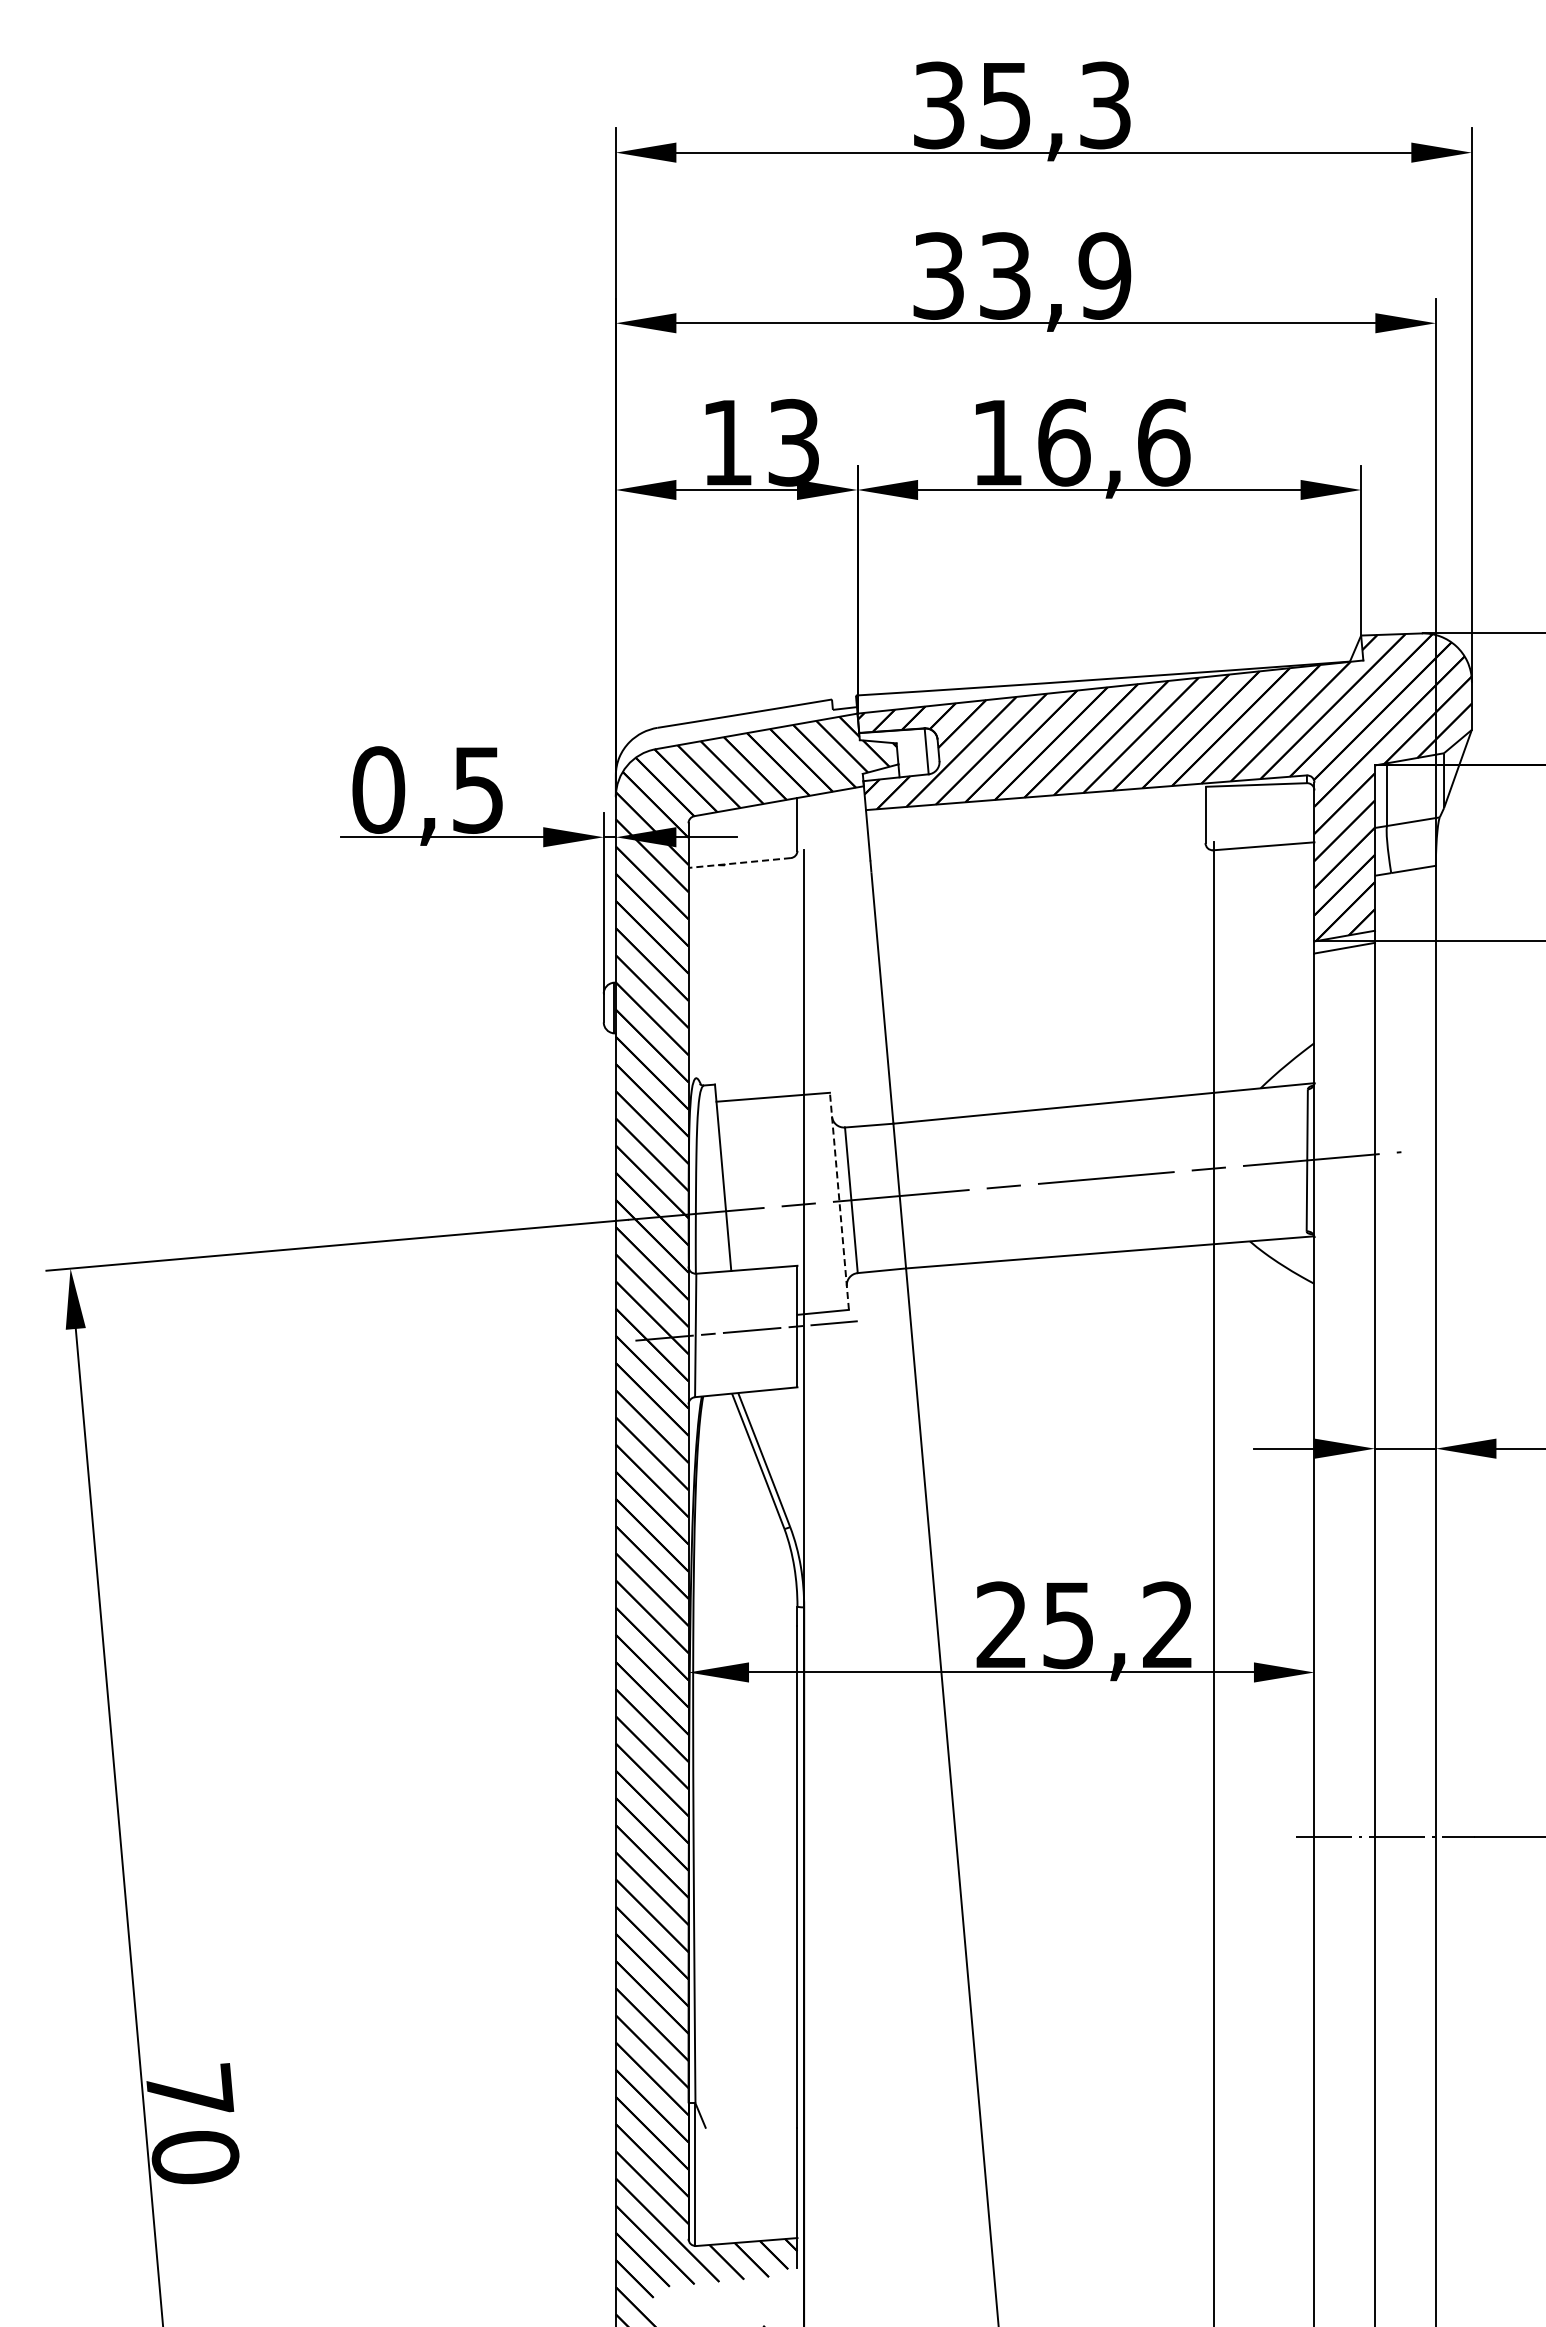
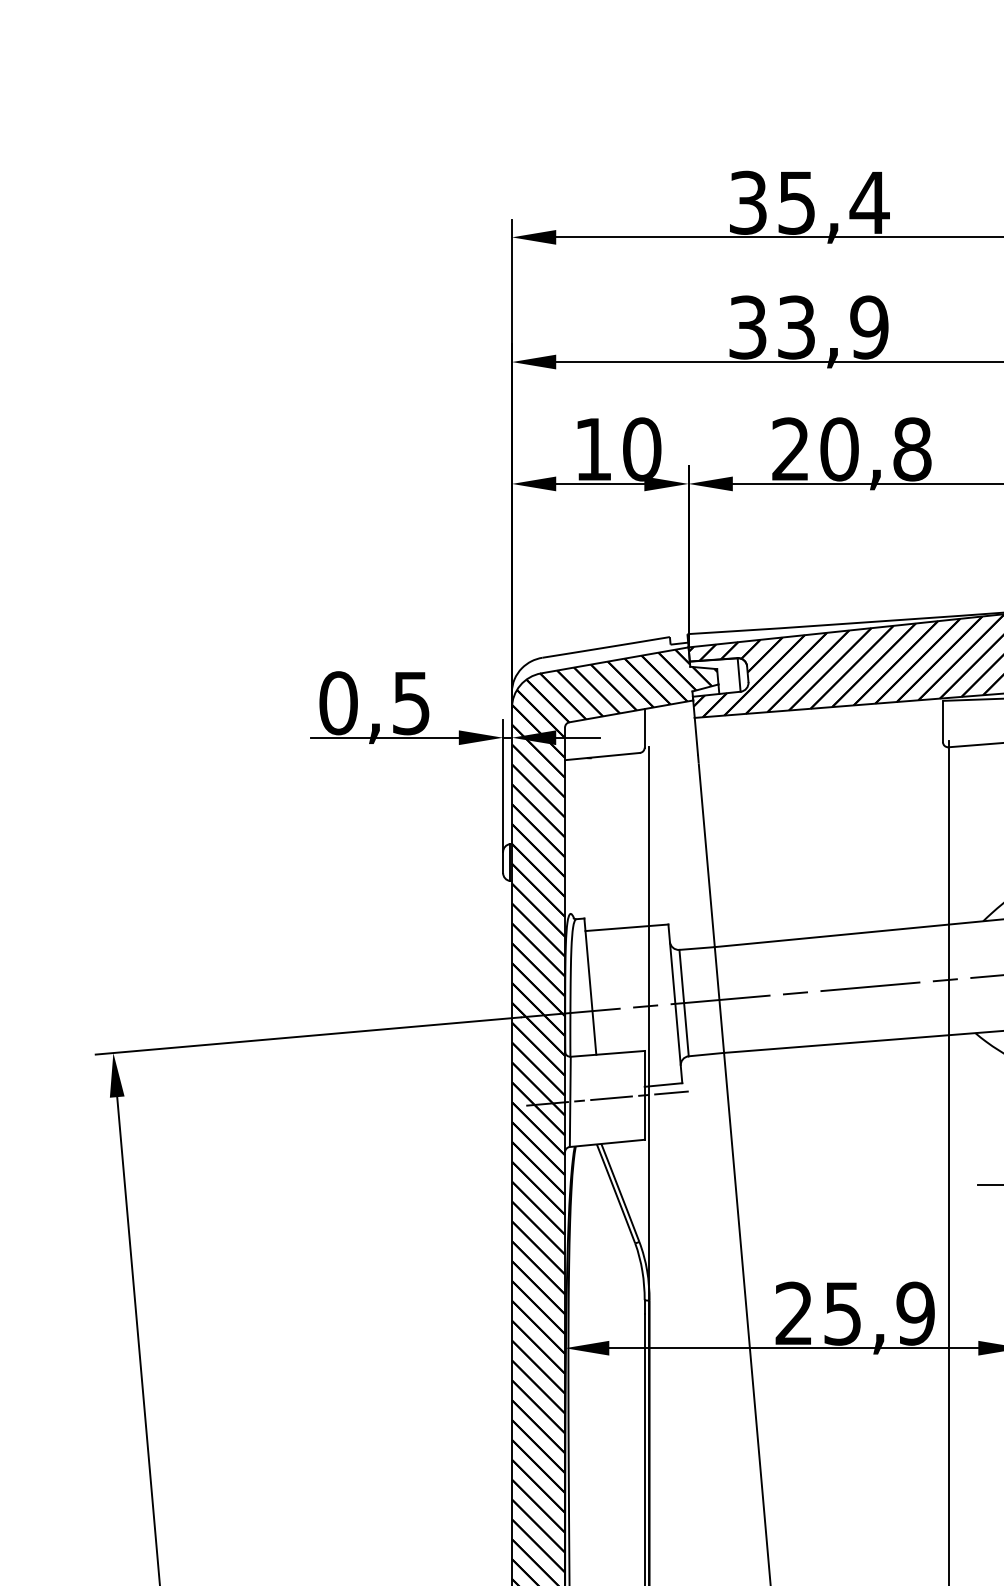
text: (1105, 105) -> (869, 202), 35,3 -> 35,4
text: (793, 442) -> (641, 449), 13 -> 10
text: (1081, 442) -> (852, 449), 16,6 -> 20,8
line: (739, 863) -> (602, 756), dashed -> solid
line: (839, 1201) -> (675, 1003), dashed -> solid
text: (1167, 1625) -> (915, 1313), 25,2 -> 25,9

